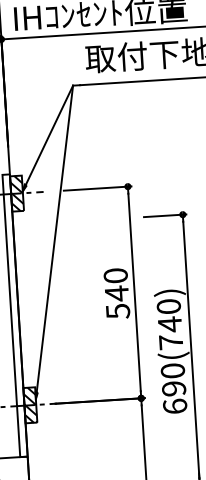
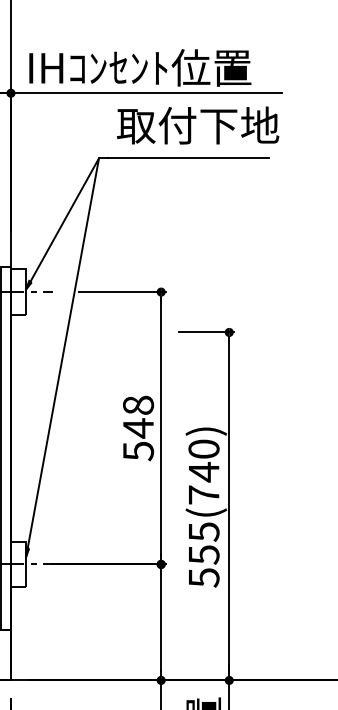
hatch: (16, 193) -> (18, 291), removed
text: (115, 275) -> (138, 404), 540 -> 548
text: (173, 388) -> (203, 554), 690(740) -> 555(740)
hatch: (30, 405) -> (18, 564), removed

